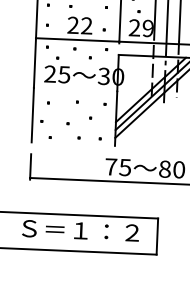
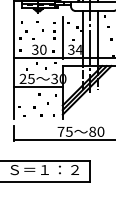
text: (80, 25) -> (39, 49), 22 -> 30
text: (139, 27) -> (74, 49), 29 -> 34
line: (74, 89) -> (37, 87), added

